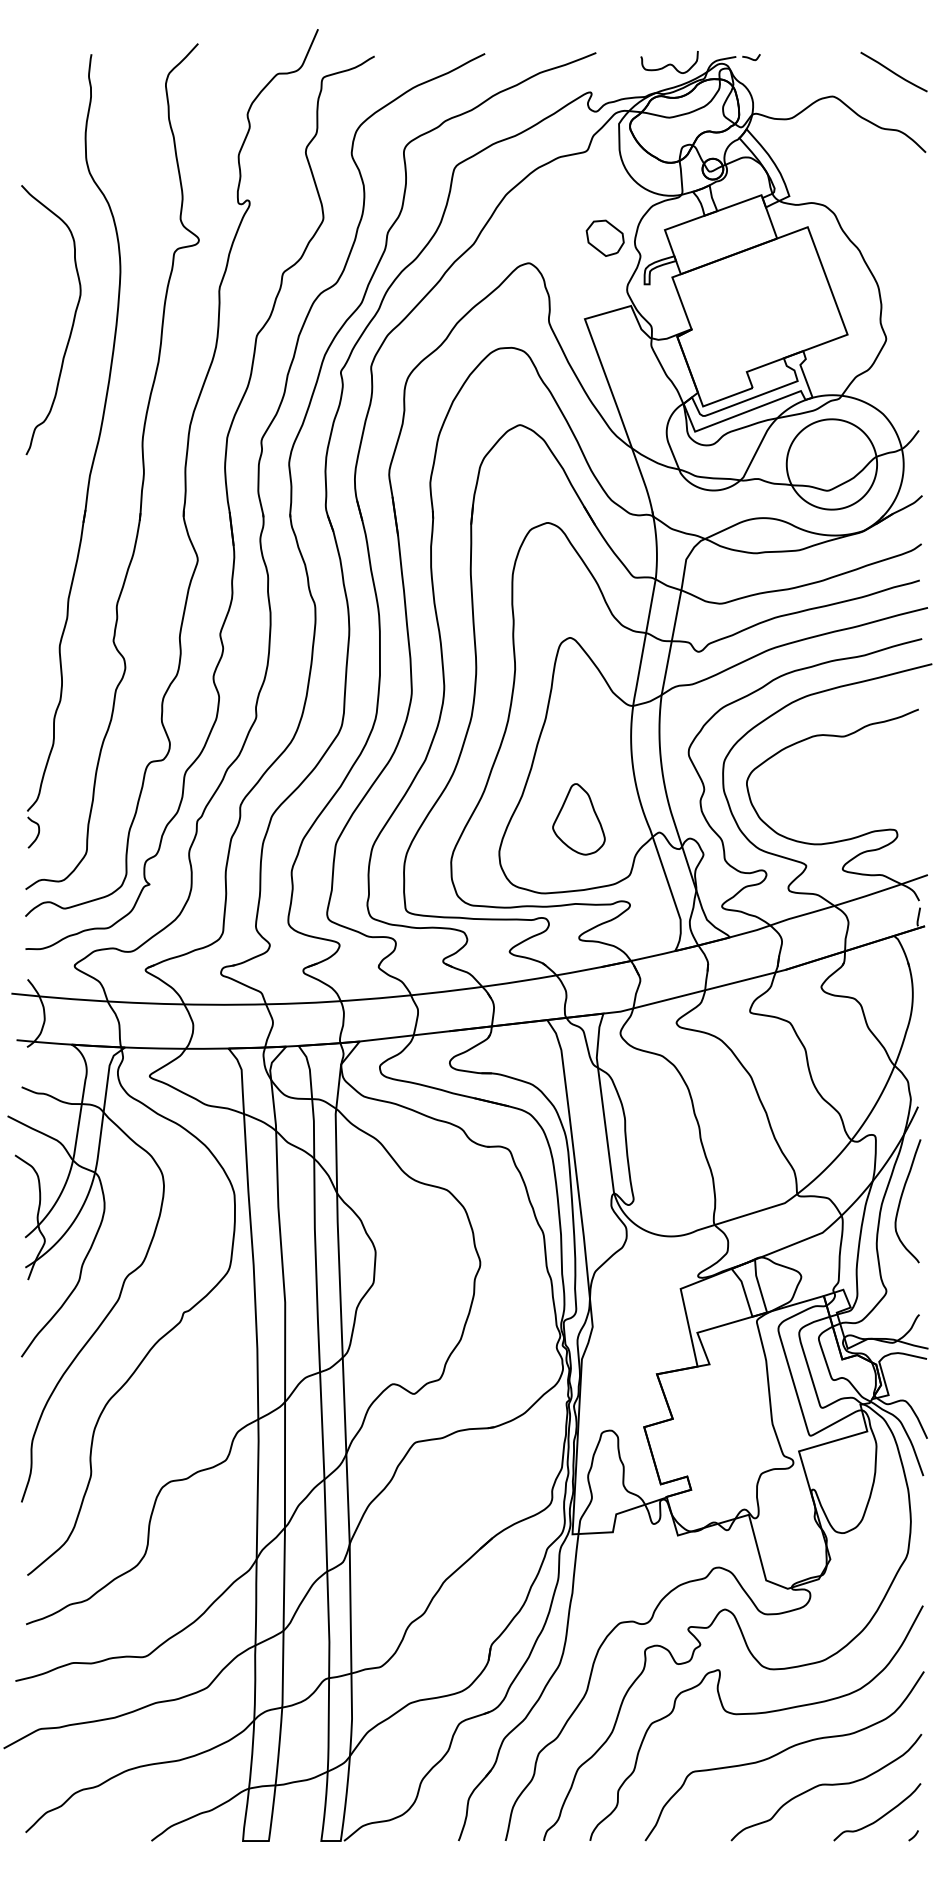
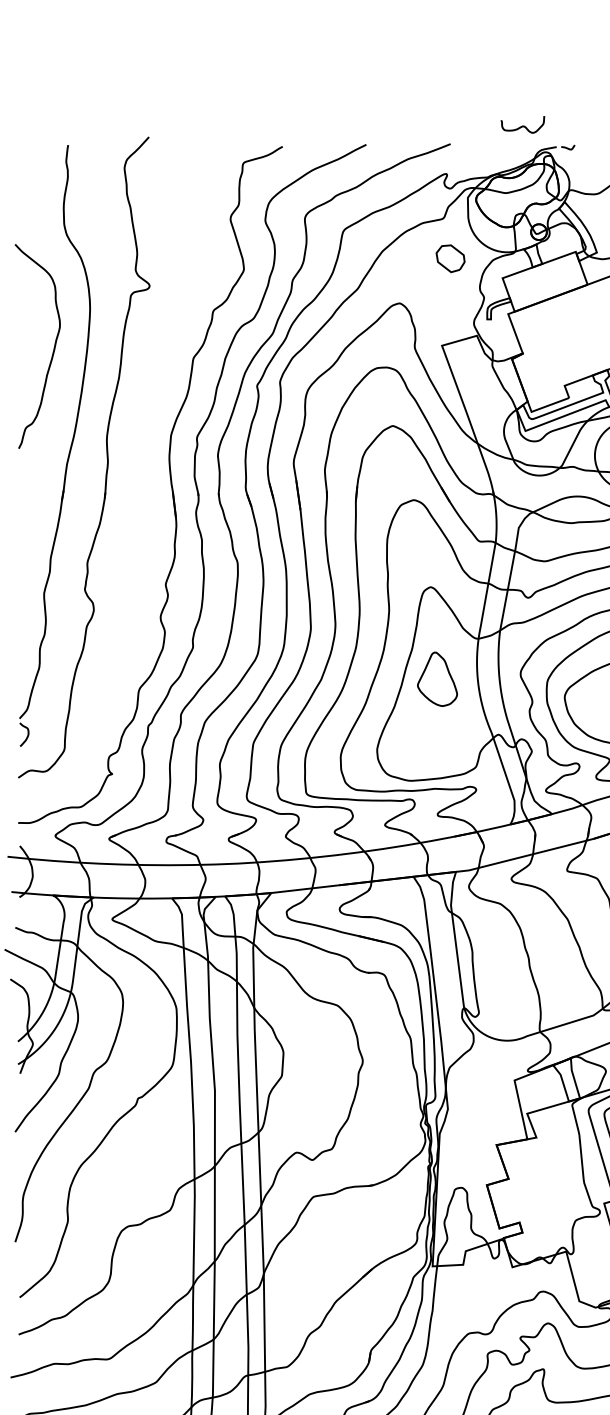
curve: (669, 63) -> (522, 125), moved
part: (604, 237) -> (450, 258), moved
part: (184, 472) -> (138, 461), removed
part: (578, 819) -> (437, 679), moved

